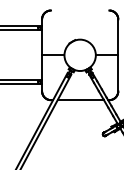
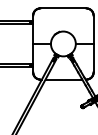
line: (80, 10) -> (63, 8), added

